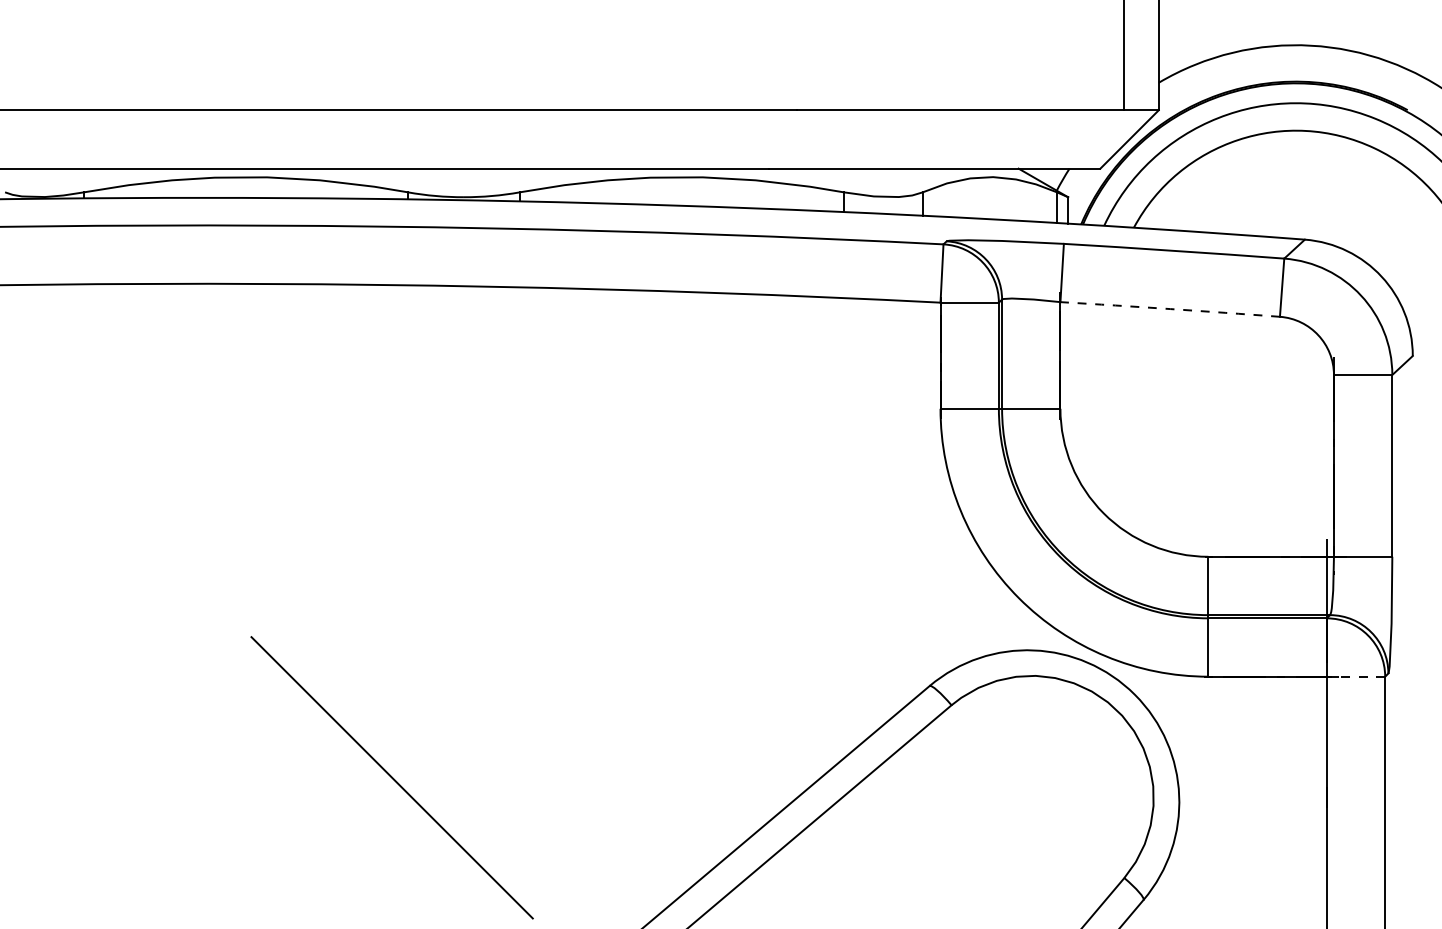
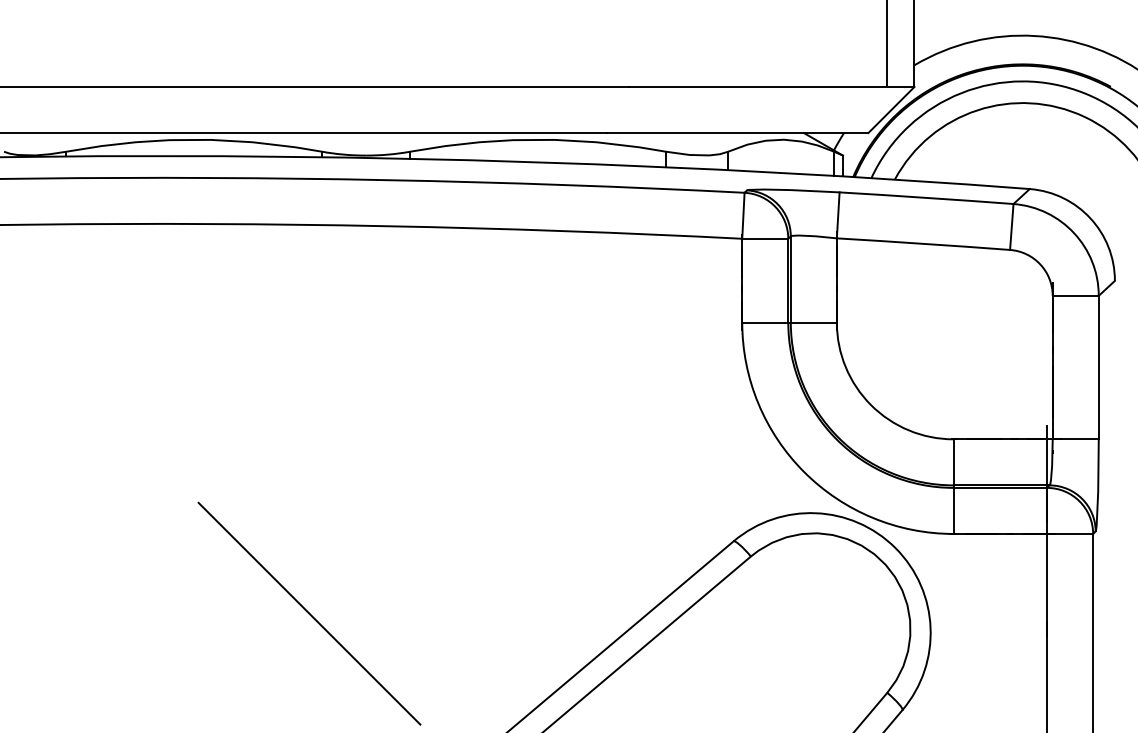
arc: (1170, 308) -> (923, 243), dashed -> solid
line: (1355, 676) -> (1069, 533), dashed -> solid

